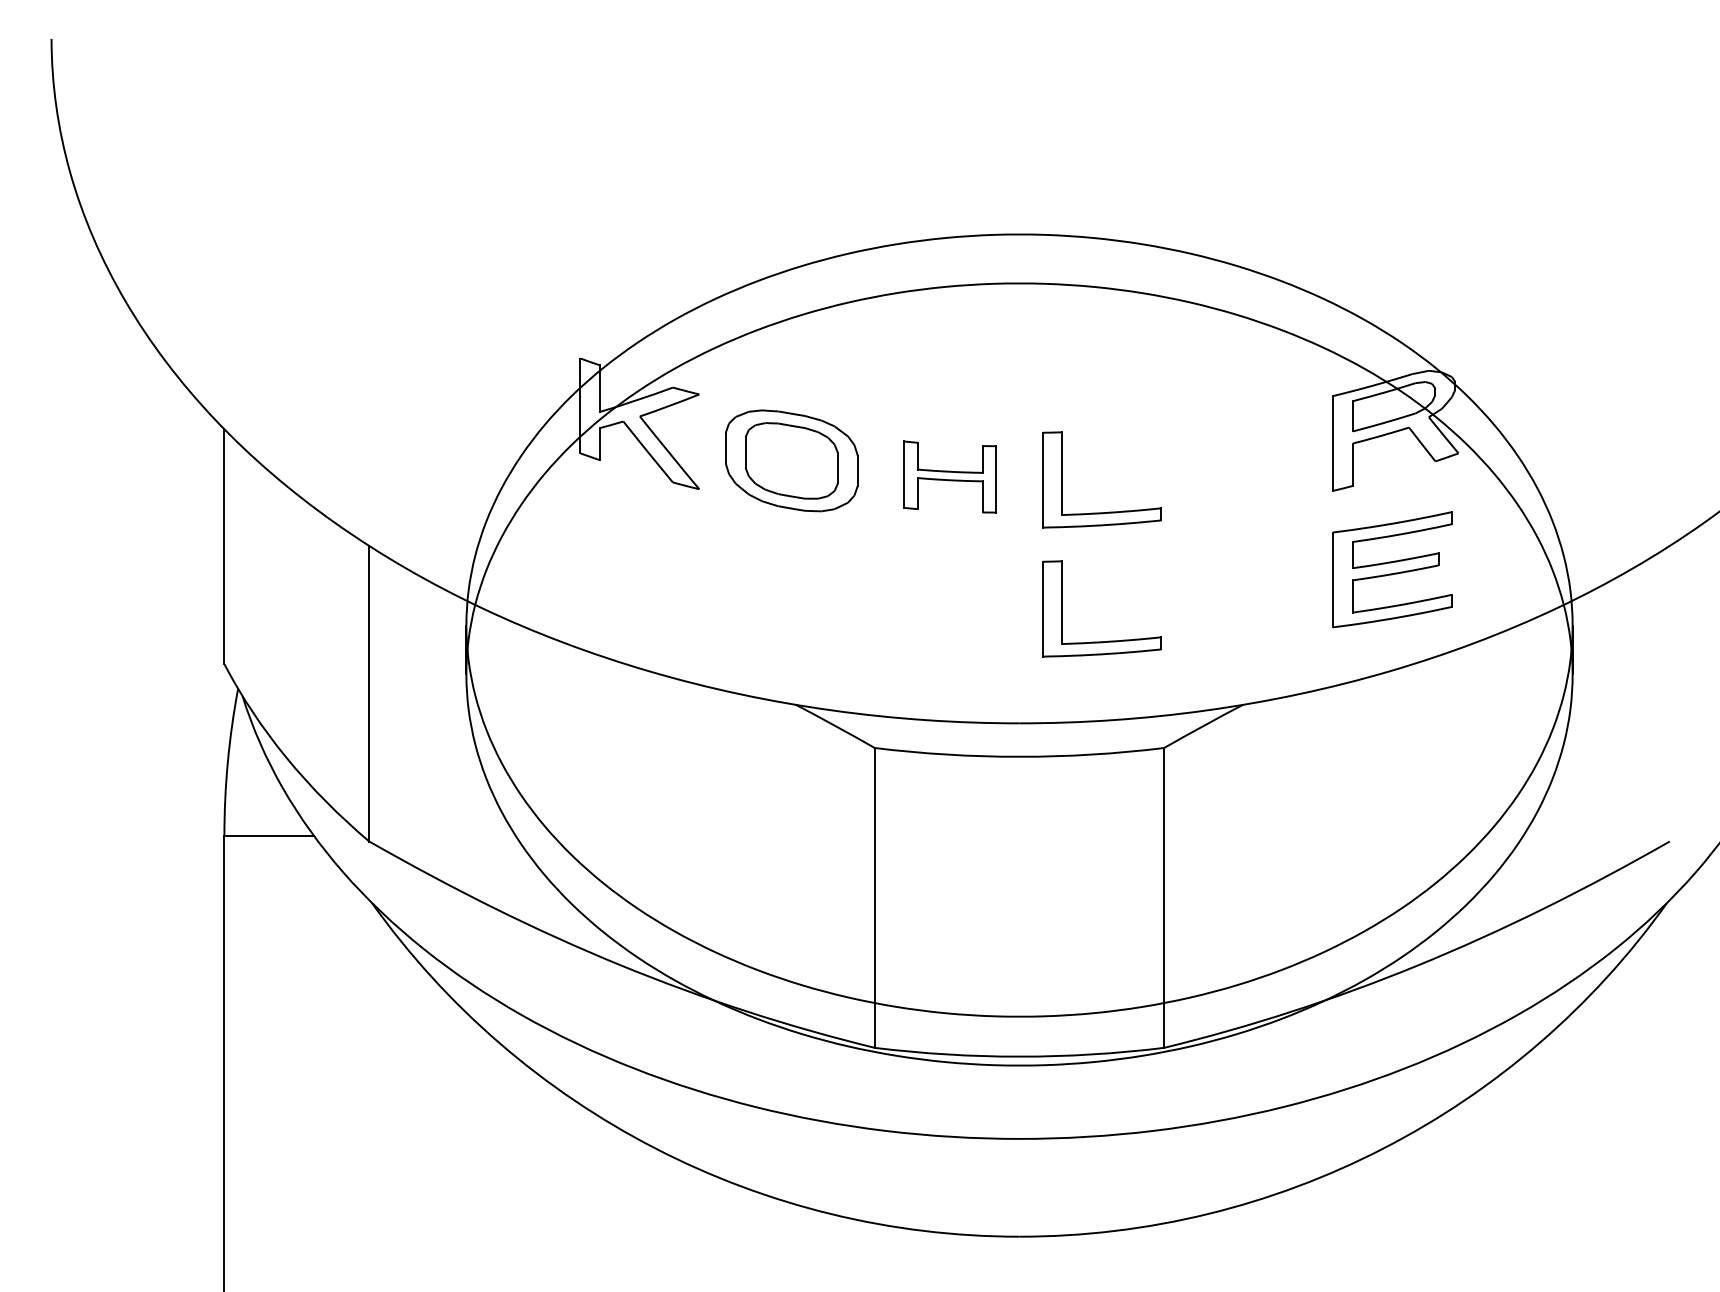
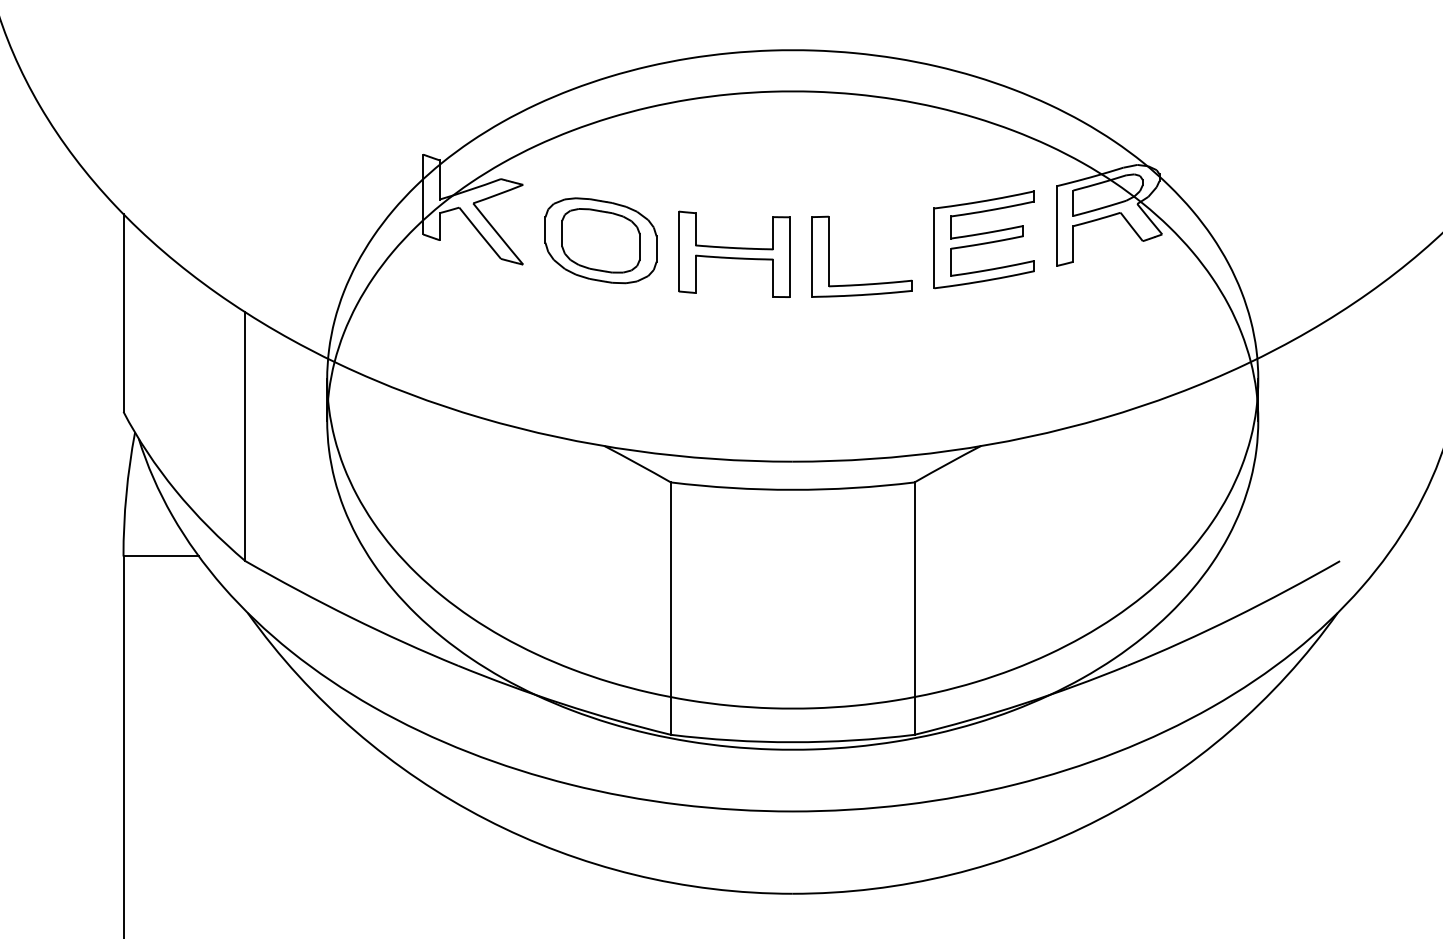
part: (949, 476) -> (733, 253), size x1.43
part: (1392, 569) -> (984, 239), moved
part: (1108, 640) -> (867, 391), removed

